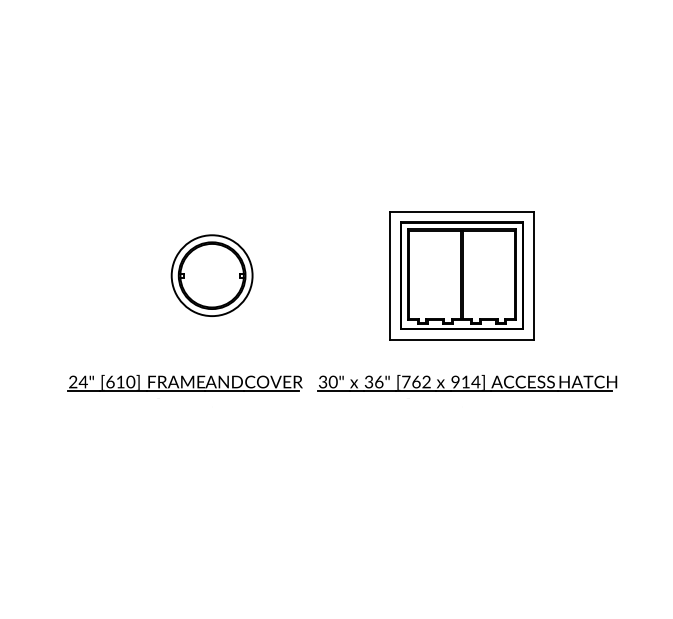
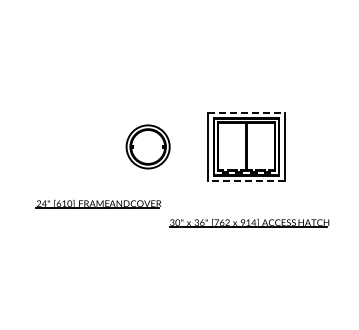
line: (462, 211) -> (246, 112), solid -> dashed
part: (210, 274) -> (147, 146), moved
line: (460, 340) -> (245, 181), solid -> dashed
part: (467, 383) -> (249, 223), moved

